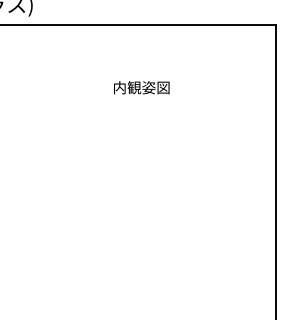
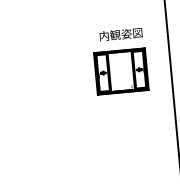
text: (141, 87) -> (120, 34), moved
part: (211, 135) -> (121, 71), added

